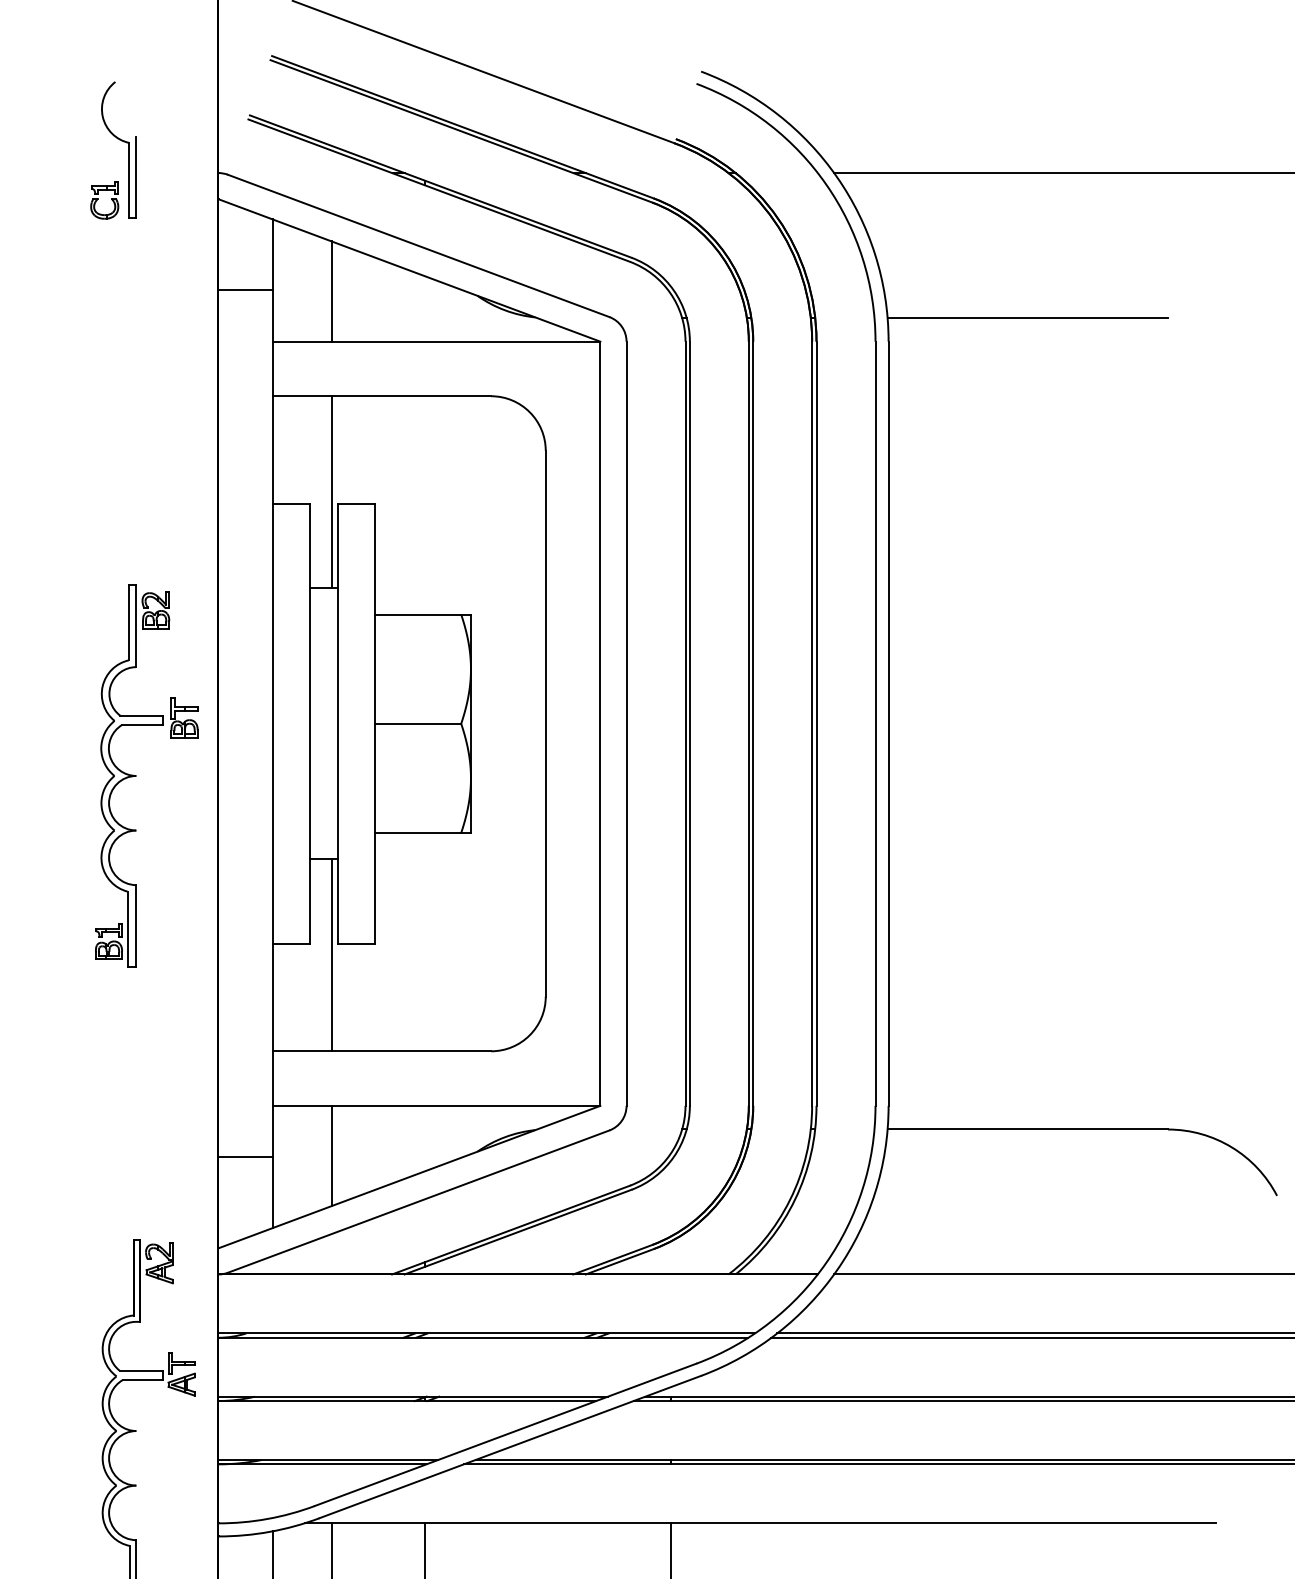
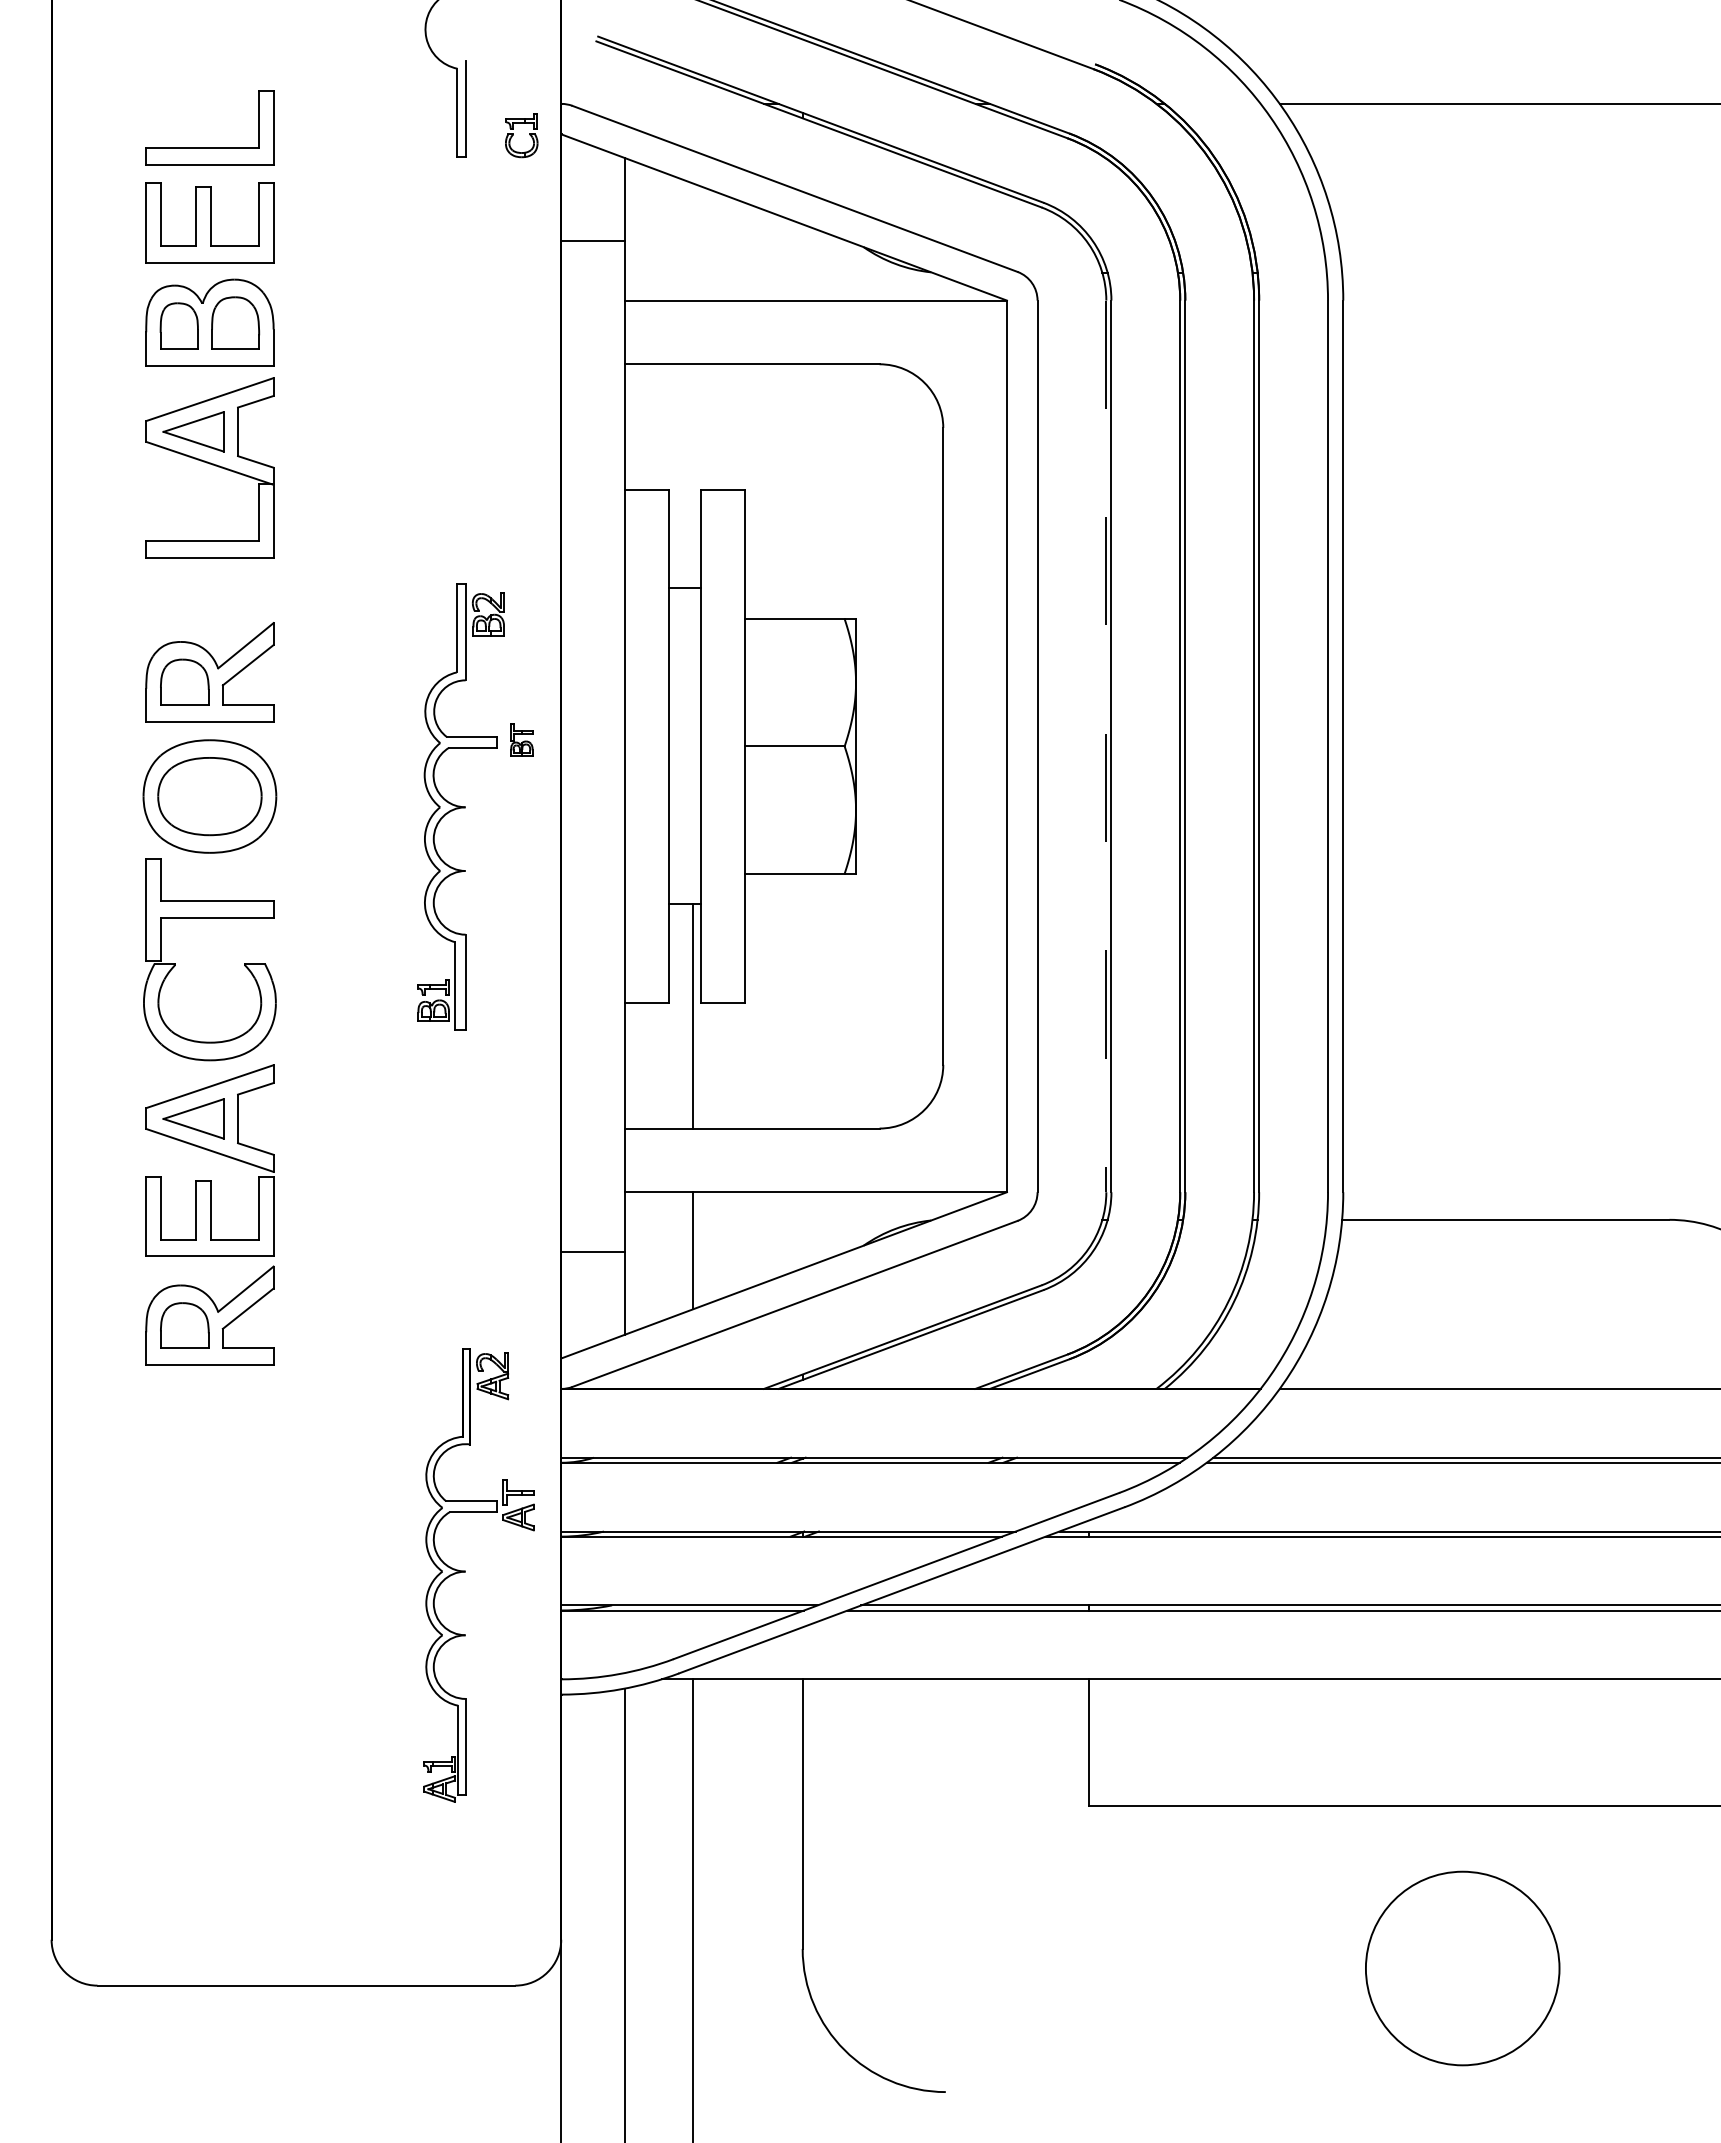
part: (97, 200) -> (513, 135), moved
line: (331, 291) -> (693, 241), removed
line: (1027, 318) -> (1505, 273), removed
line: (331, 492) -> (693, 476), removed
part: (184, 717) -> (521, 739), size x0.7
line: (685, 723) -> (1106, 746), solid -> dashed

